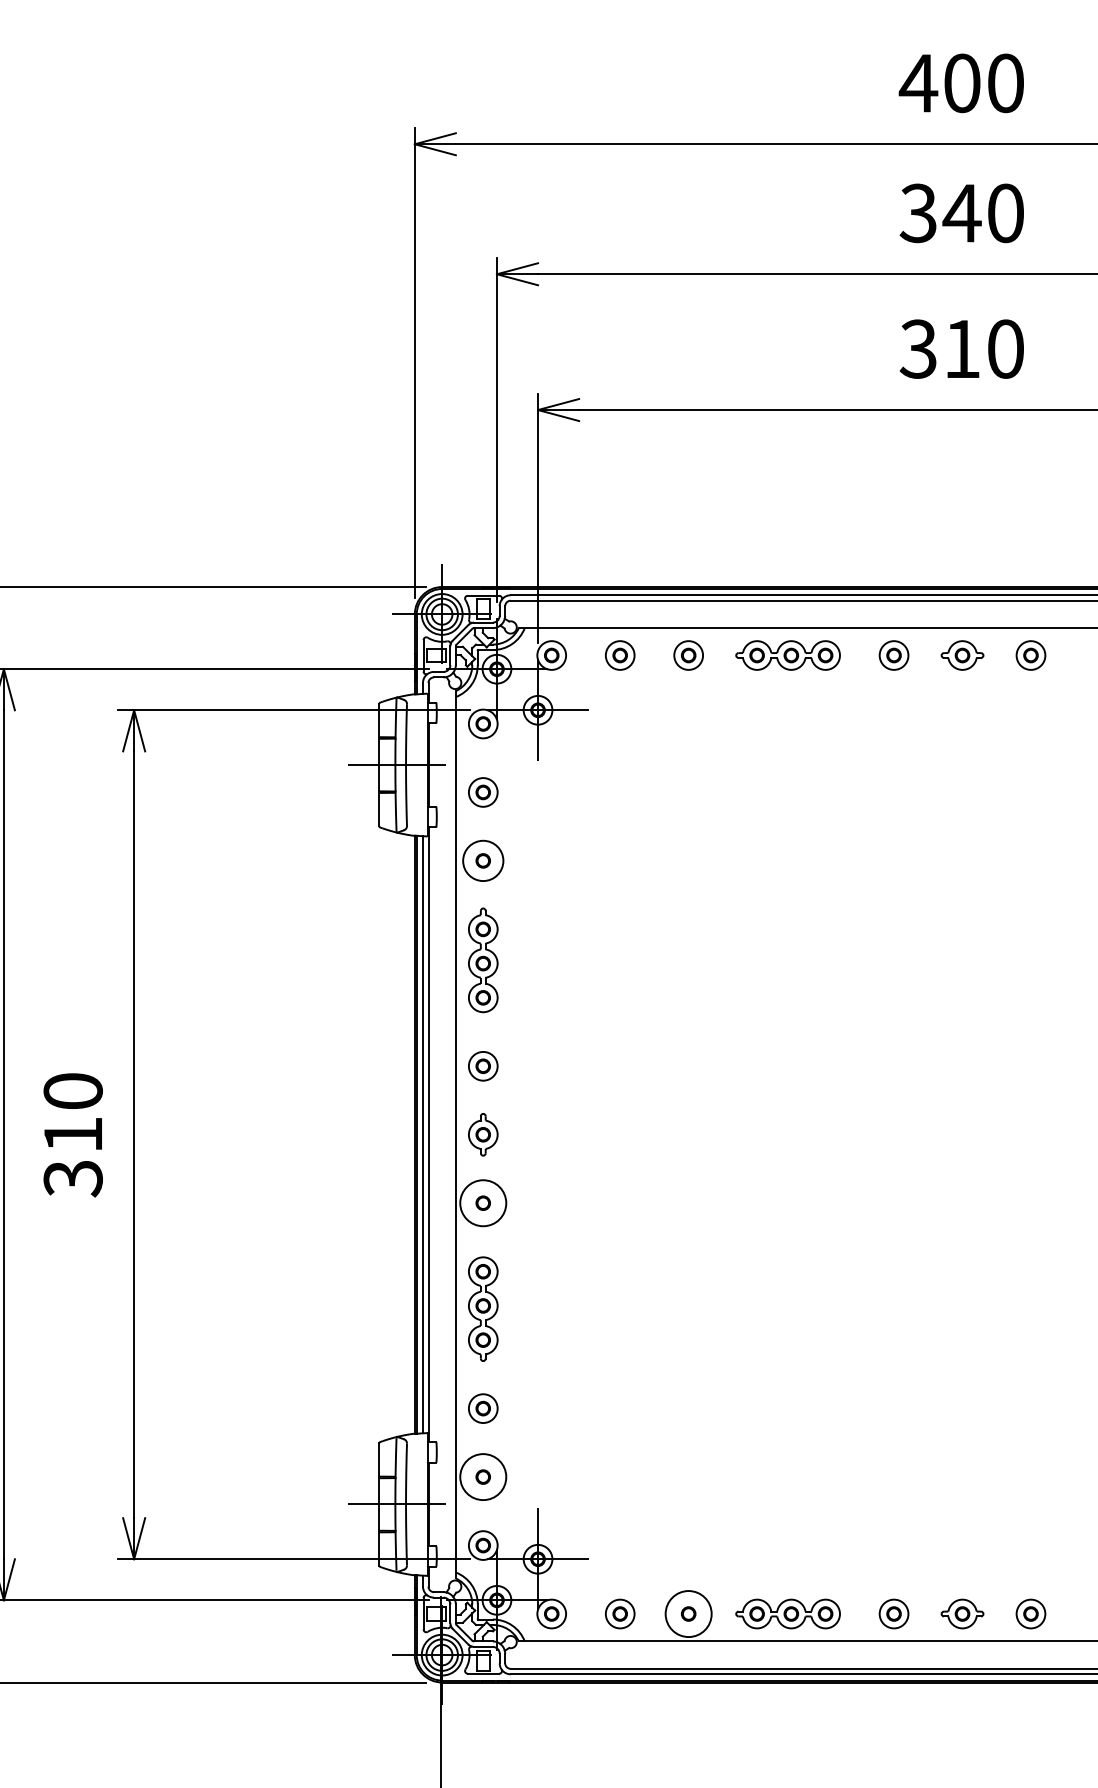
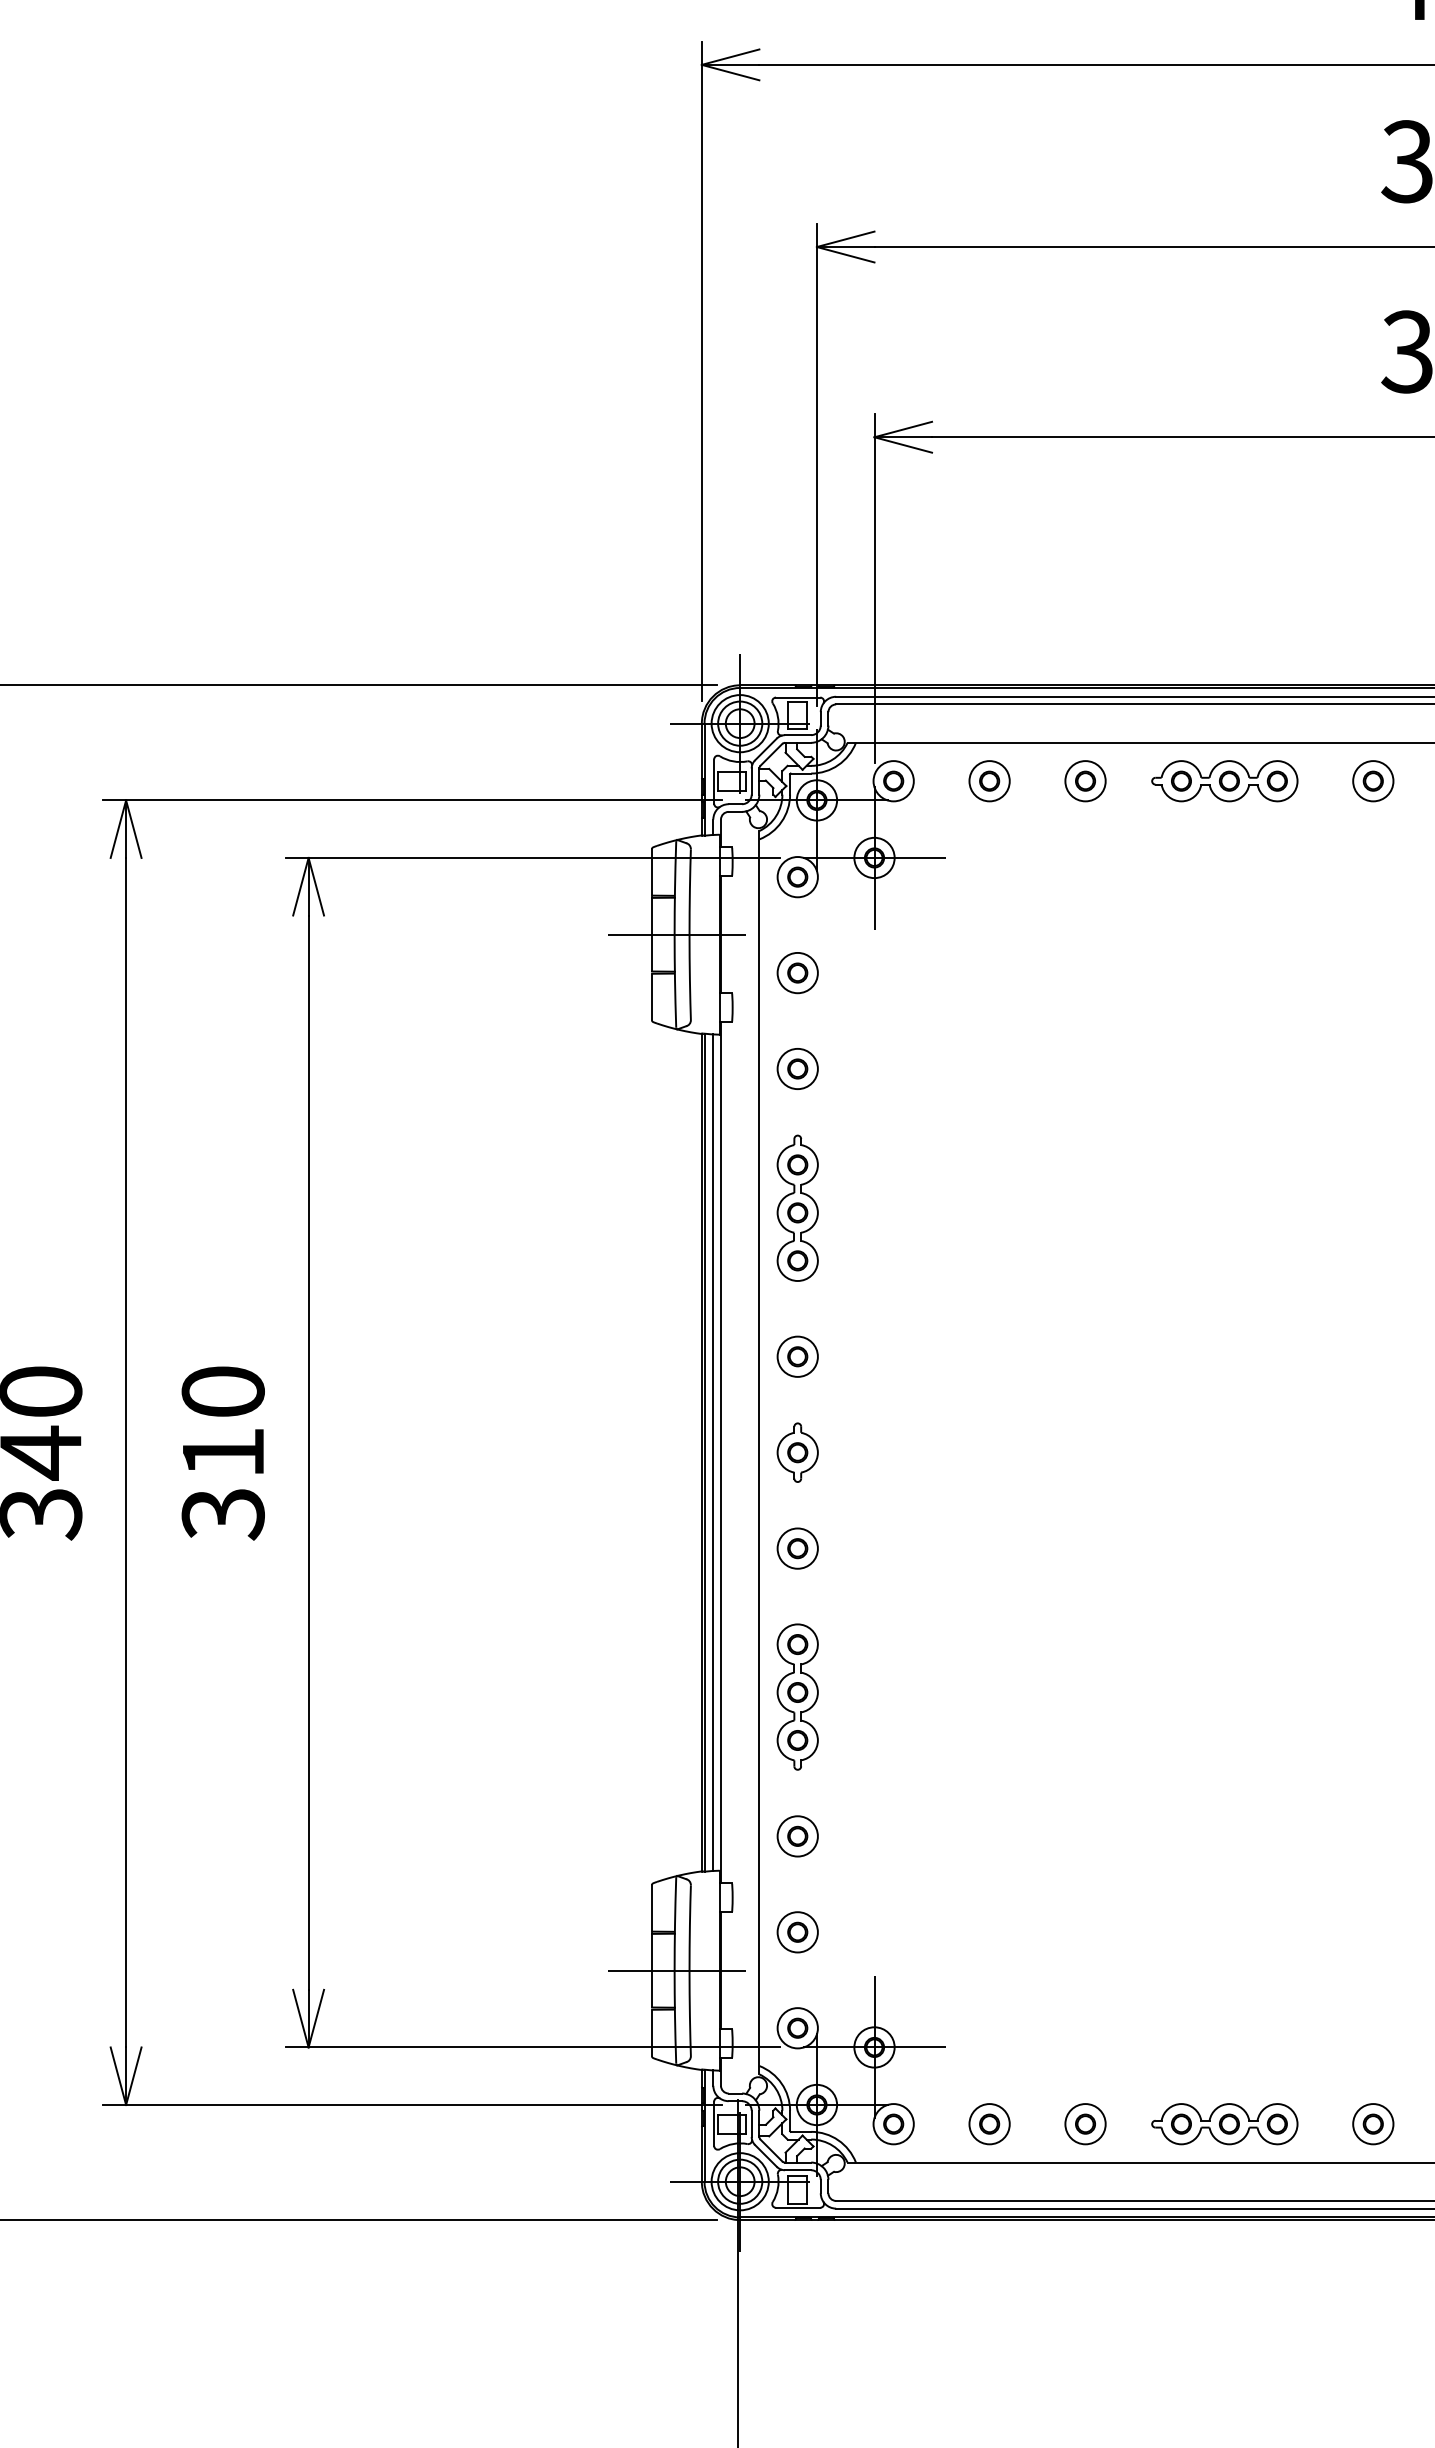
circle: (482, 860) -> (796, 1068), size x0.71
circle: (482, 1202) -> (796, 1547), size x0.62
circle: (482, 1476) -> (796, 1931), size x0.62
circle: (688, 1613) -> (1085, 2123), size x0.62

